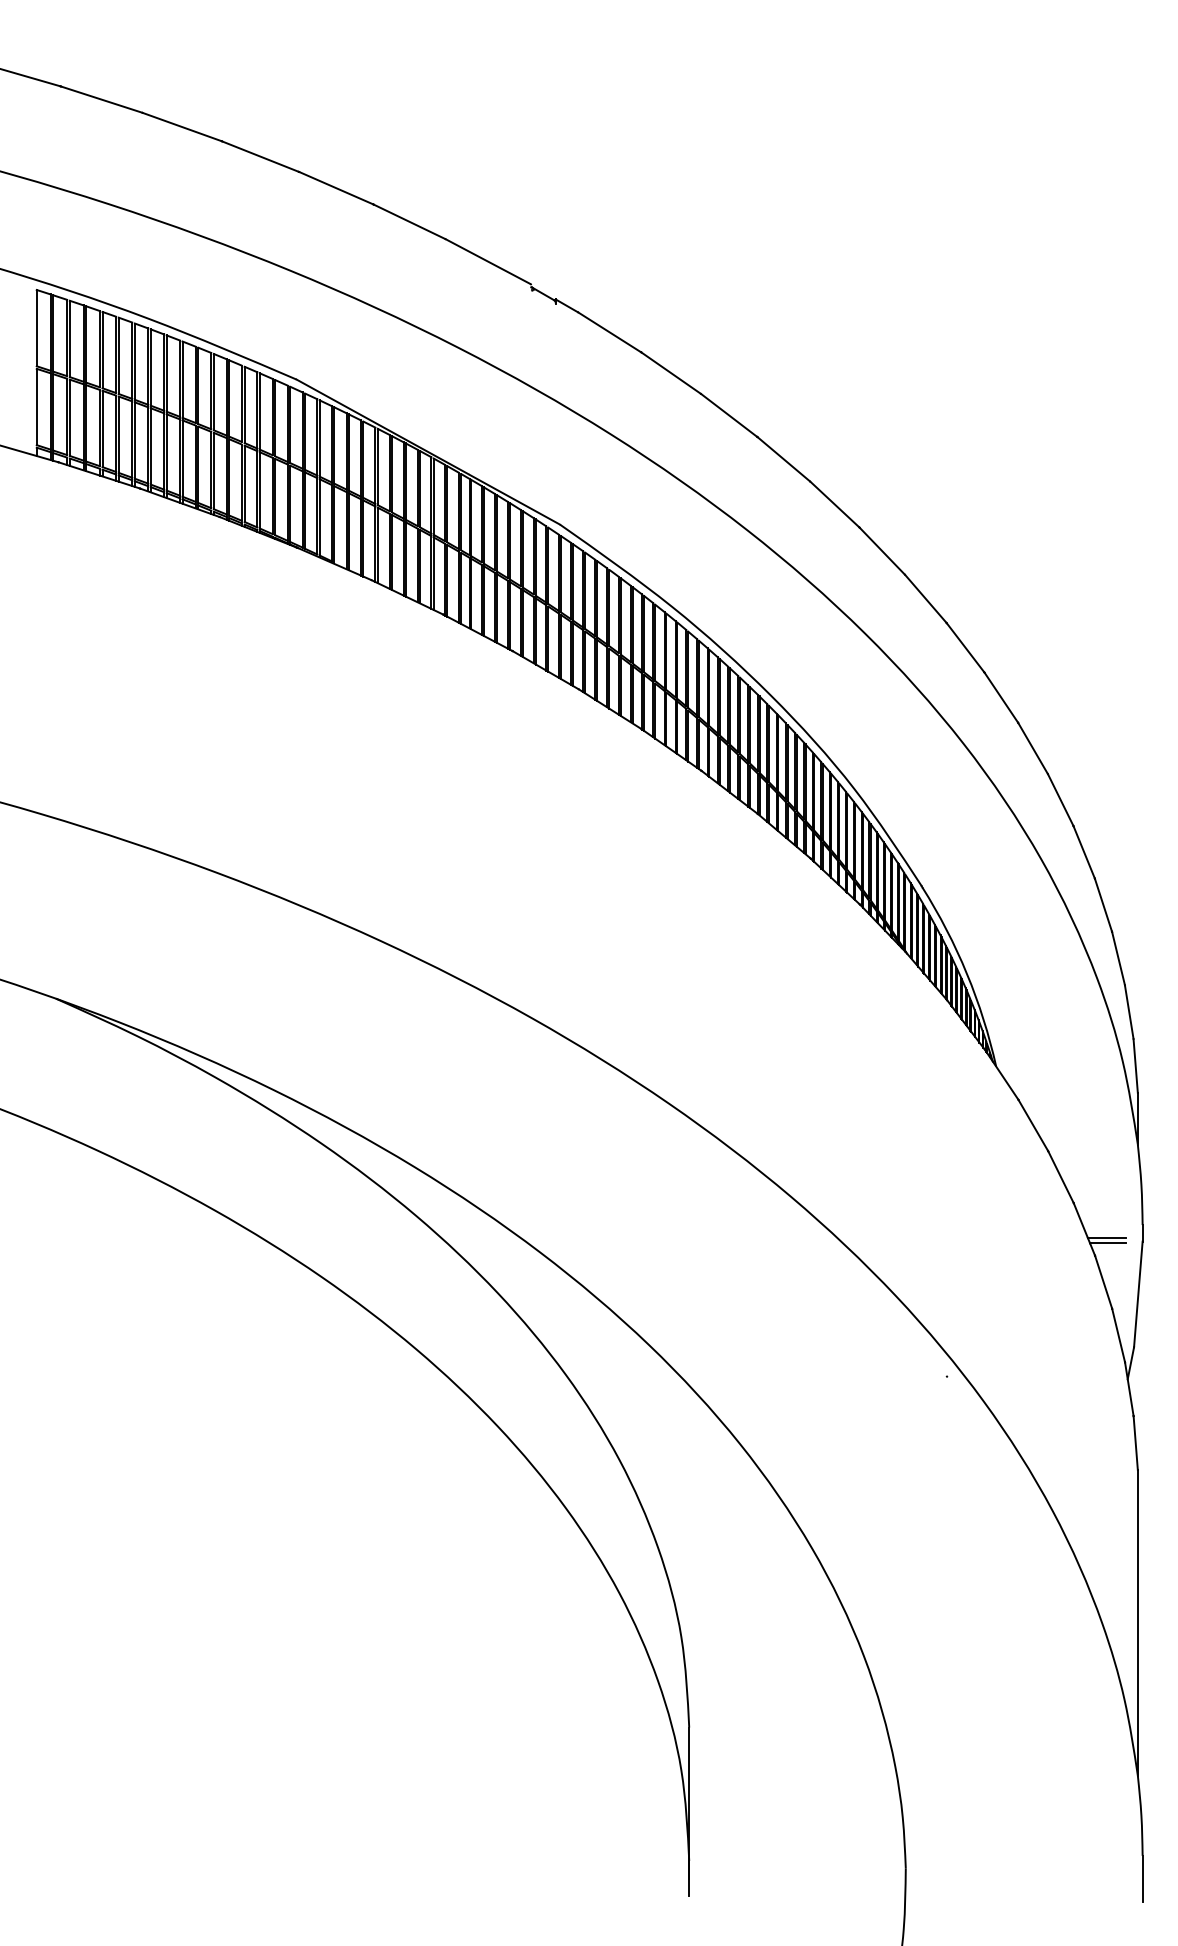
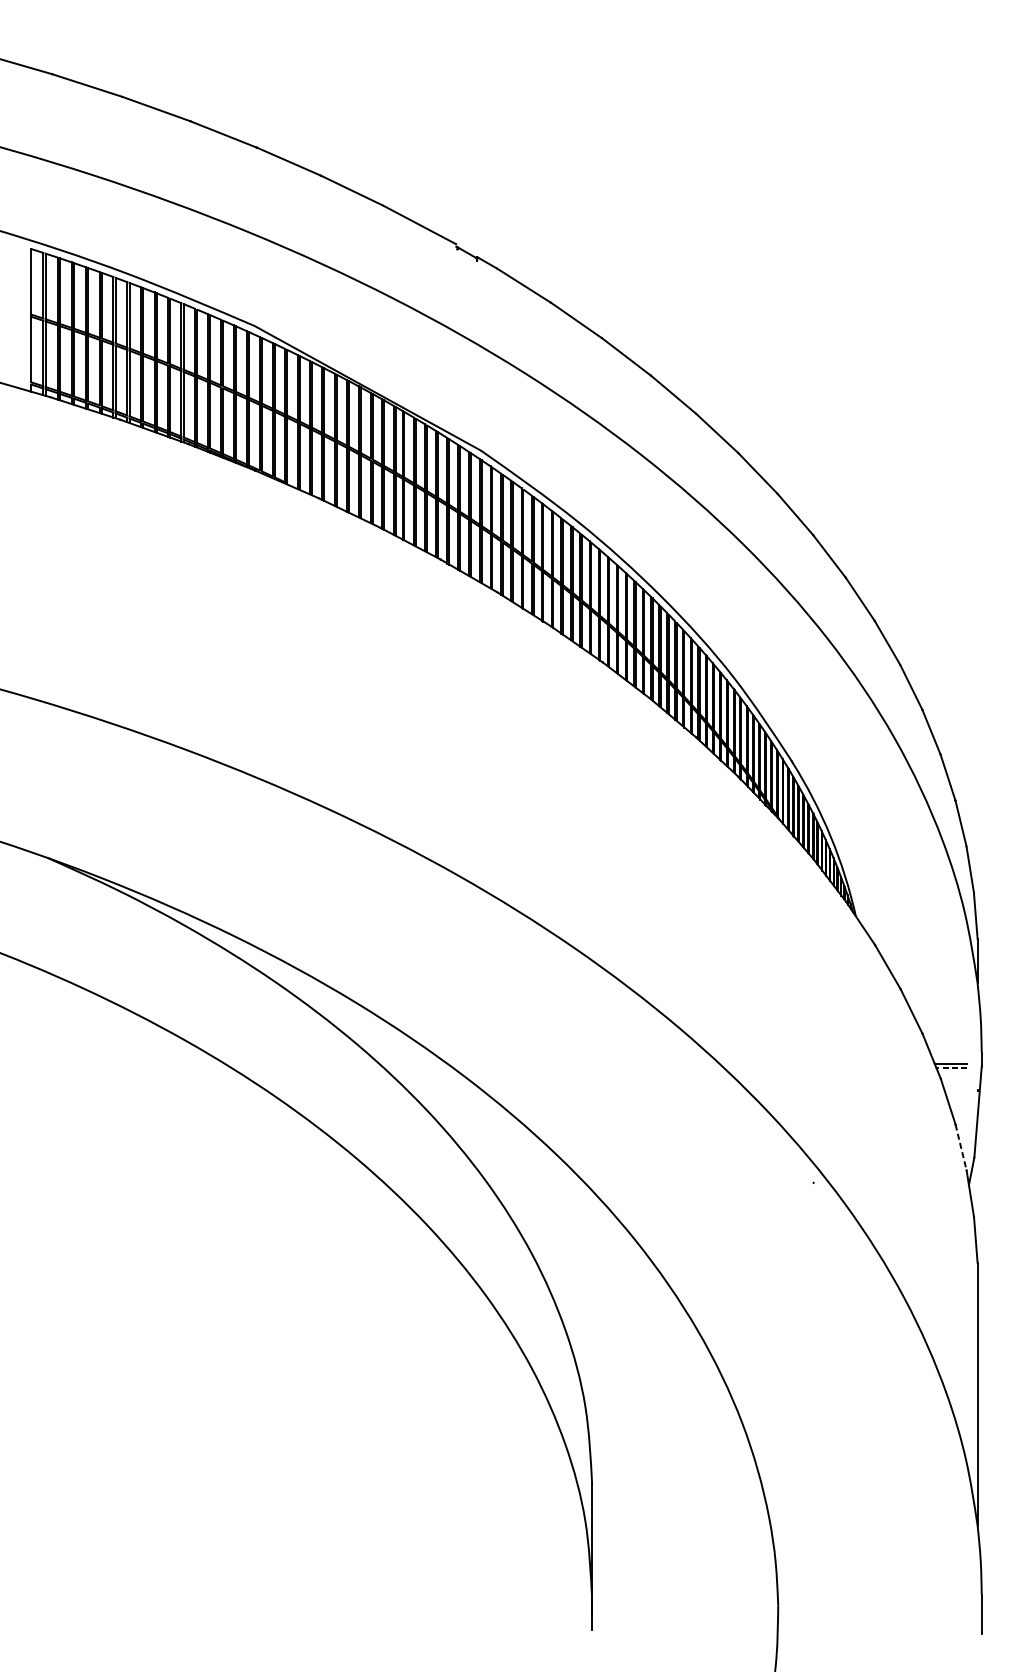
line: (1108, 1243) -> (952, 1068), solid -> dashed
line: (1118, 1336) -> (960, 1148), solid -> dashed

